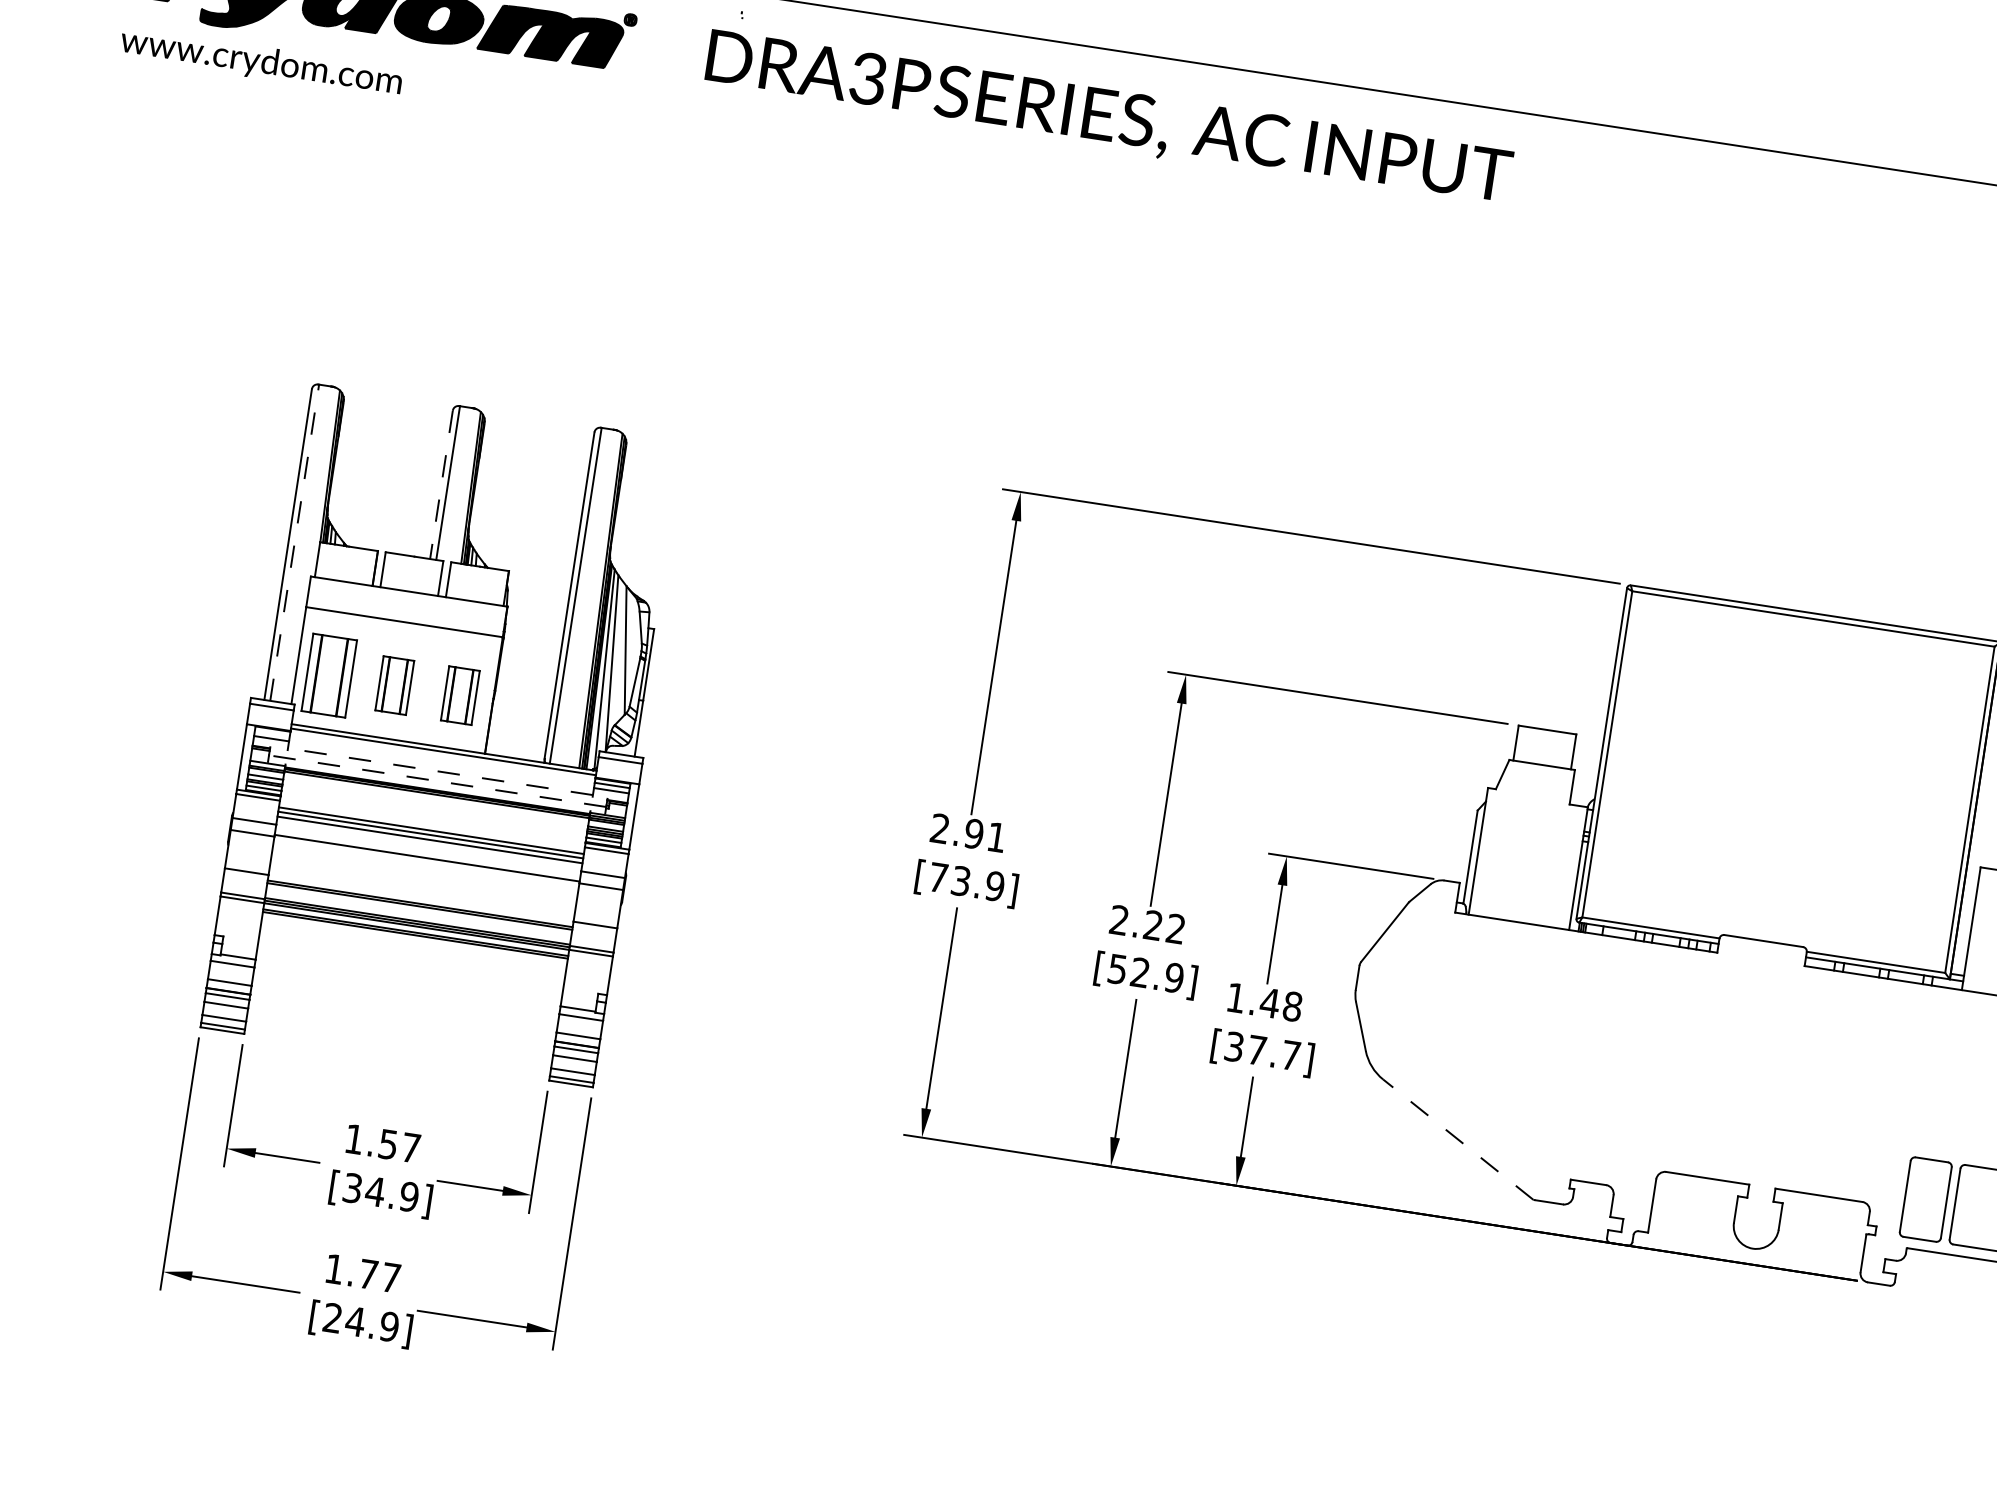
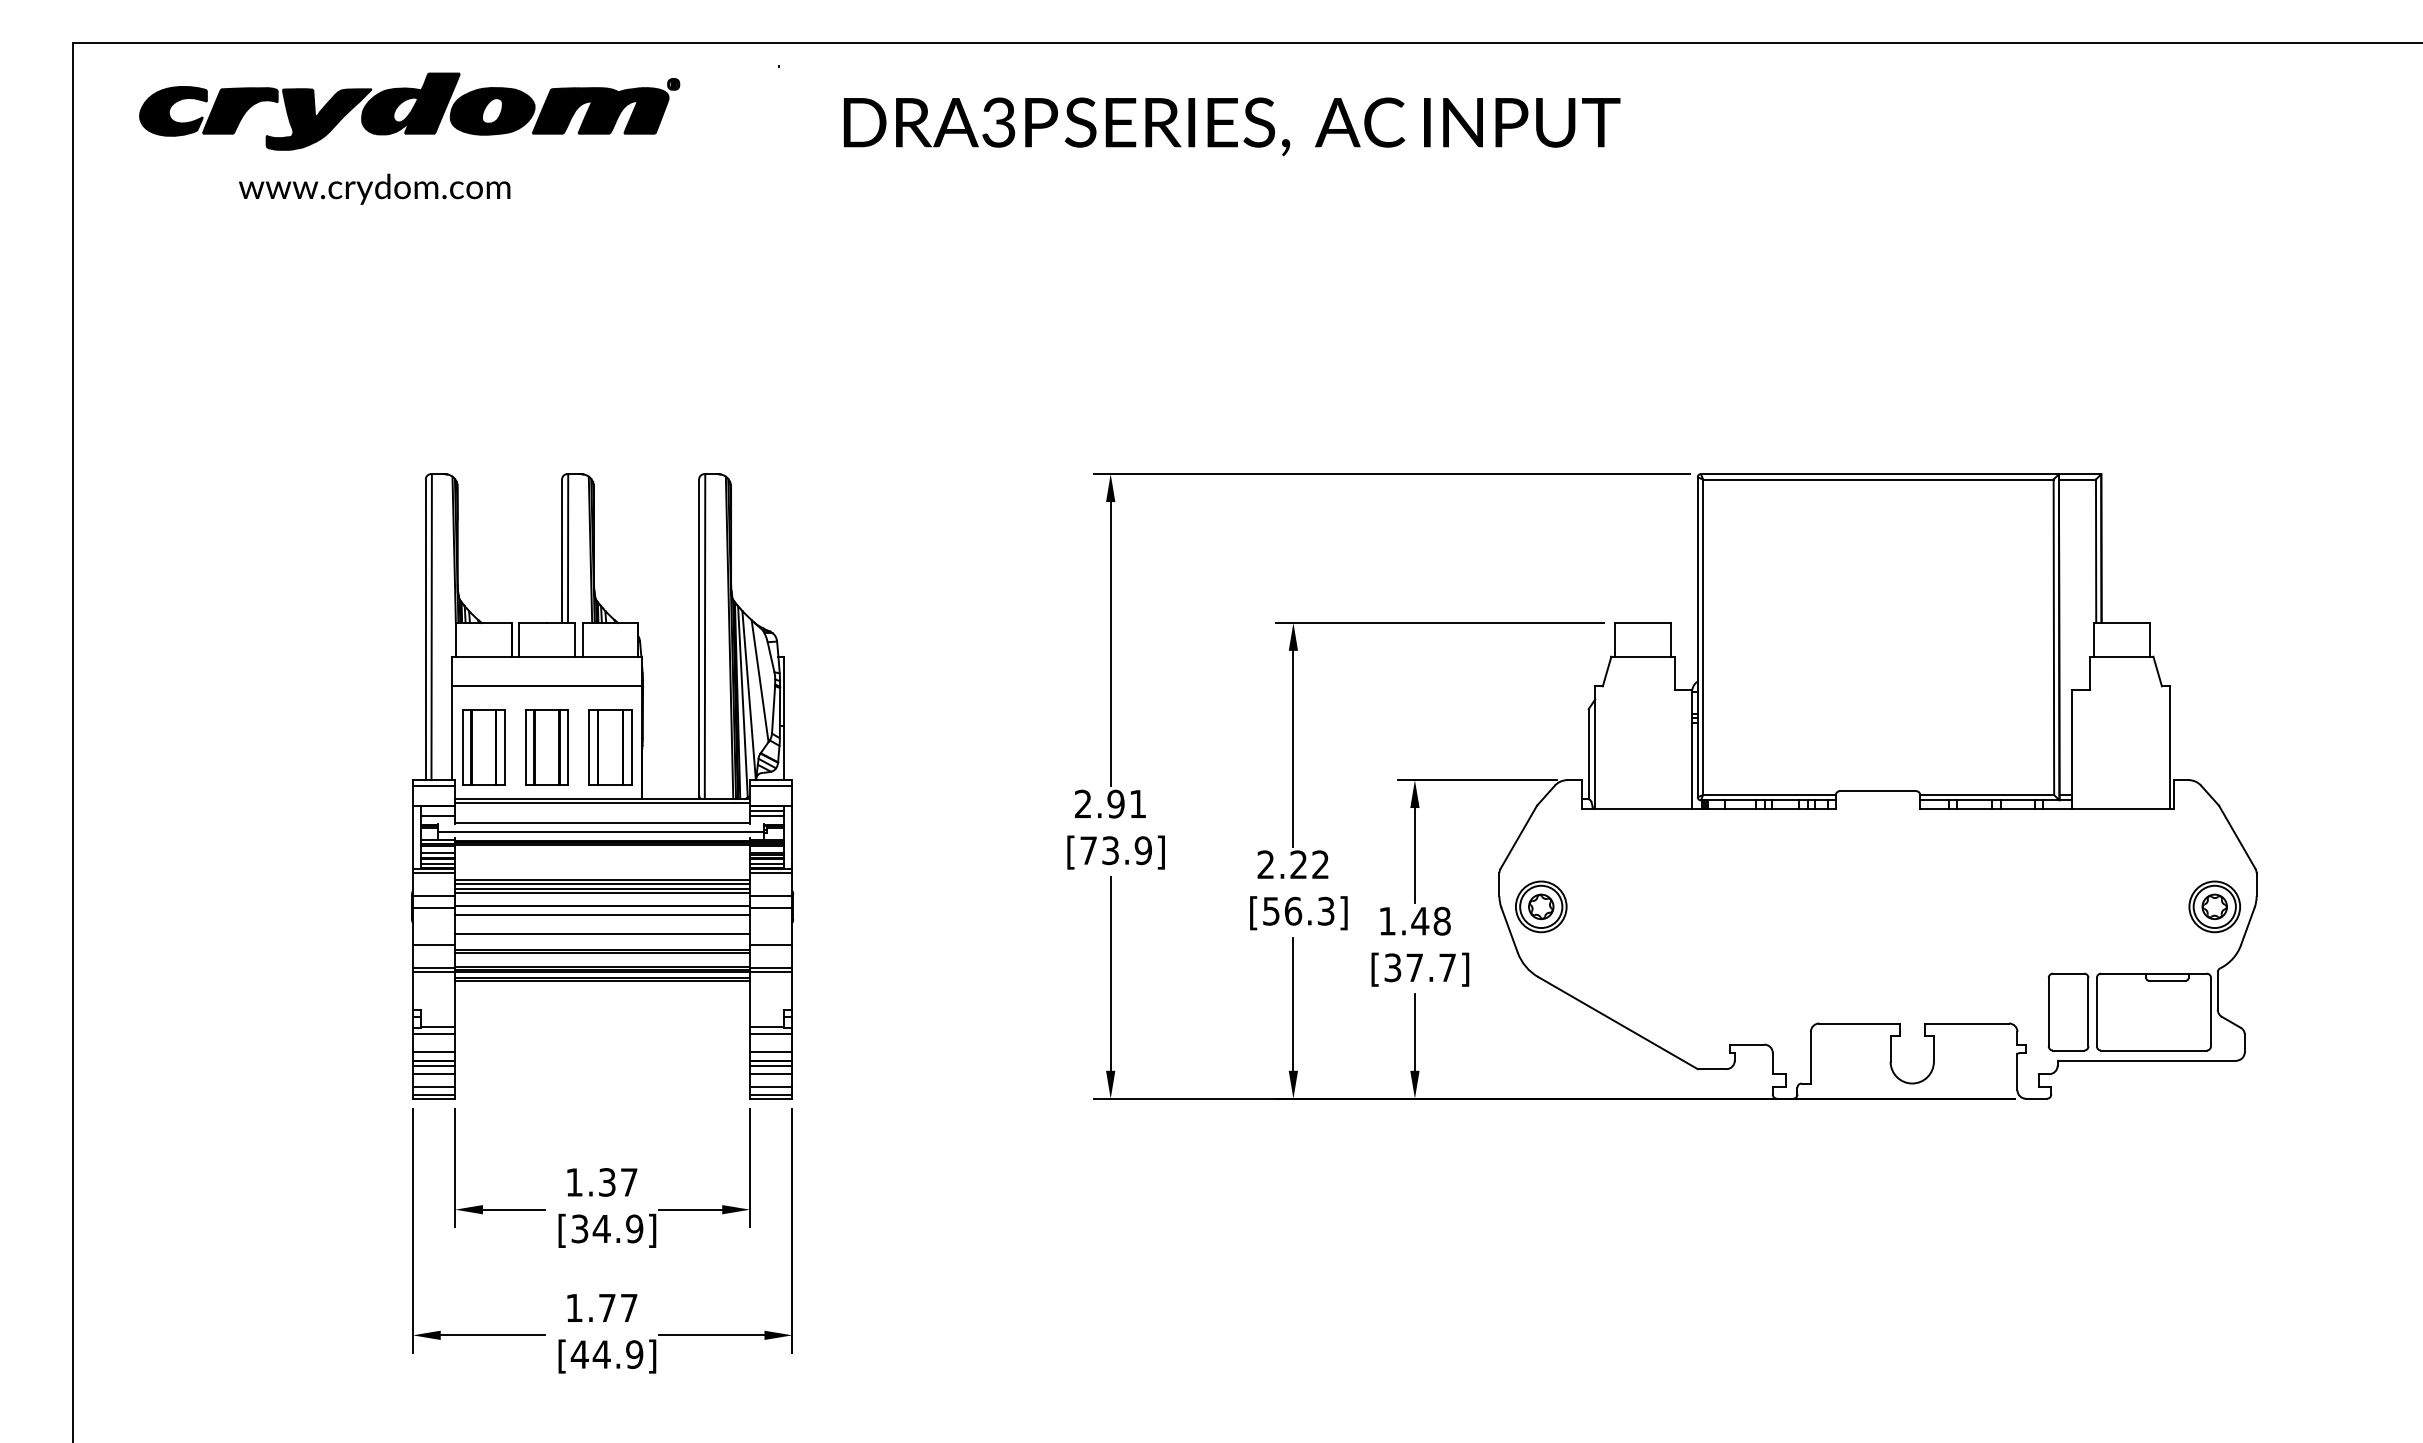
text: (261, 61) -> (374, 188), moved
text: (1109, 119) -> (1232, 126), moved
line: (441, 485) -> (562, 551), dashed -> solid
line: (294, 543) -> (431, 627), dashed -> solid
part: (394, 685) -> (546, 747), size x1.43
part: (460, 695) -> (610, 747), size x1.43
line: (440, 771) -> (602, 822), dashed -> solid
line: (436, 780) -> (600, 831), dashed -> solid
line: (429, 844) -> (602, 892), added
line: (425, 866) -> (602, 914), added
line: (422, 886) -> (602, 933), added
text: (1157, 974) -> (1309, 910), [52.9] -> [56.3]
part: (1397, 1007) -> (1541, 906), added
line: (1457, 1138) -> (1617, 1022), dashed -> solid
text: (388, 1144) -> (607, 1182), 1.57 -> 1.37
text: (332, 1317) -> (579, 1354), [24.9] -> [44.9]

